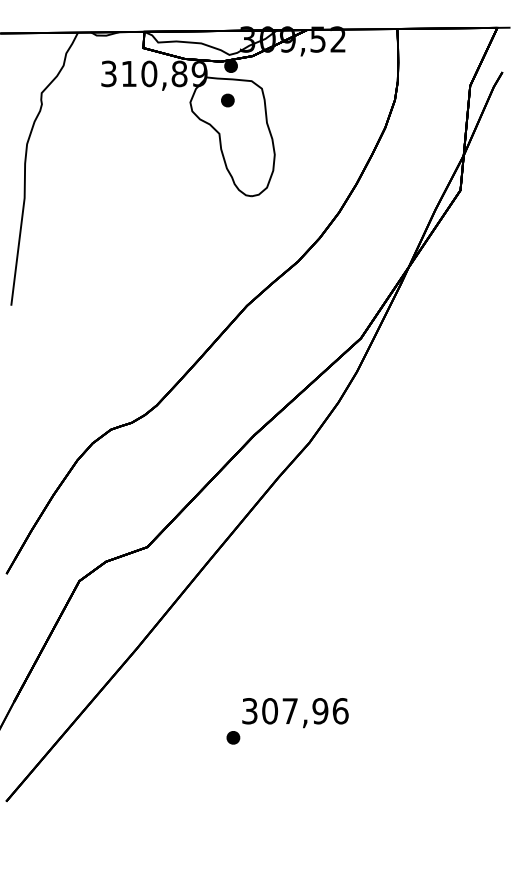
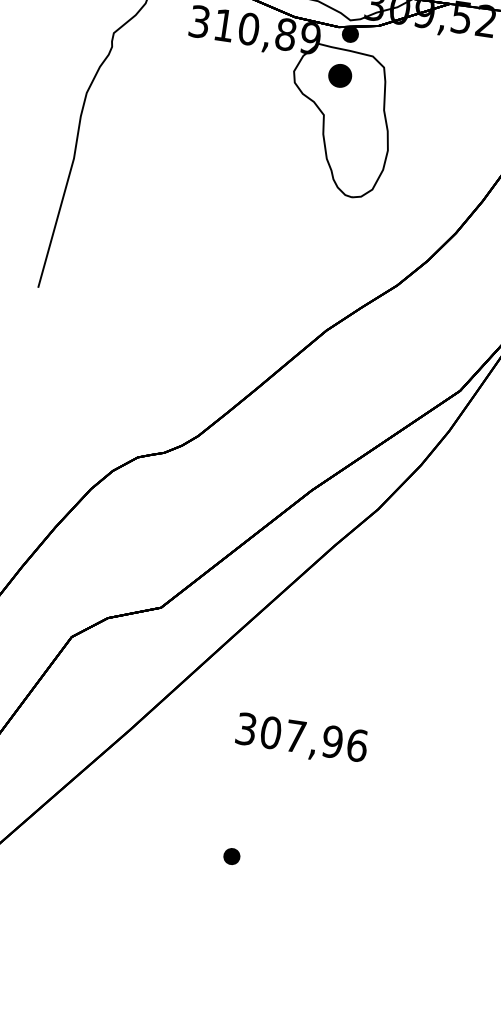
part: (227, 100) -> (339, 75), size x1.4
text: (295, 713) -> (301, 740), moved

